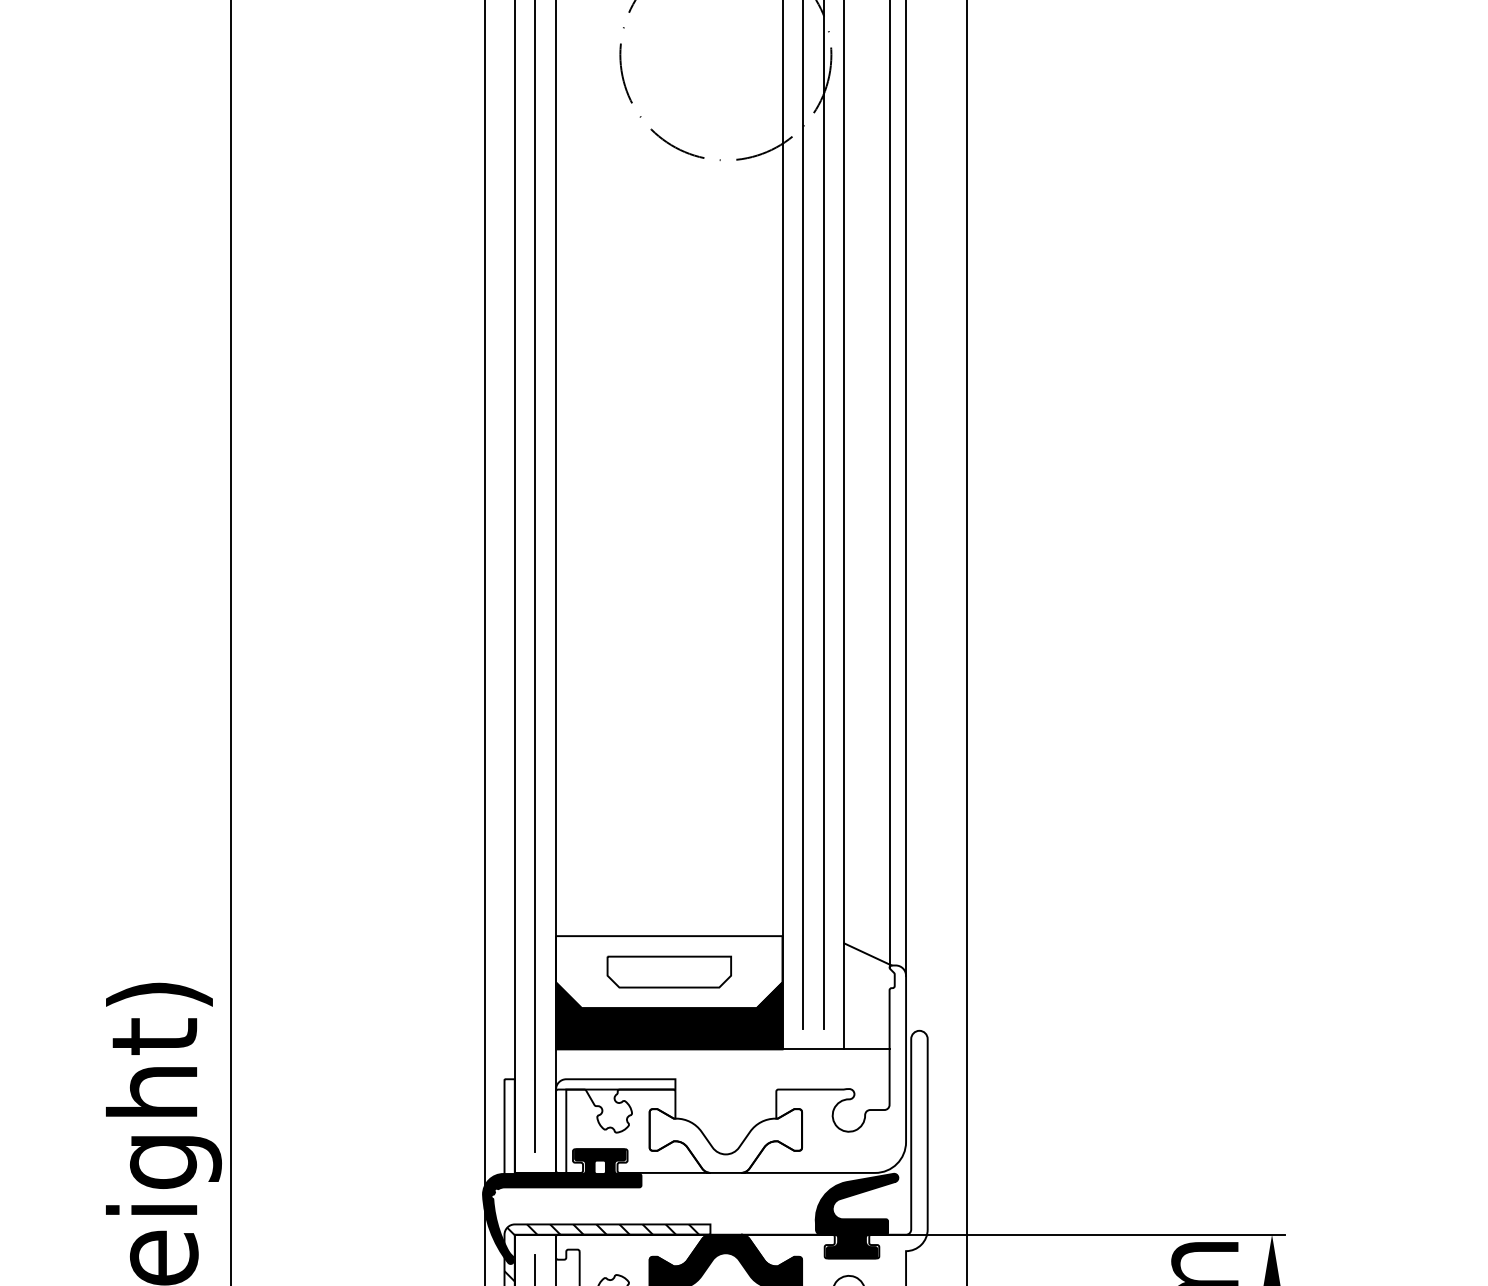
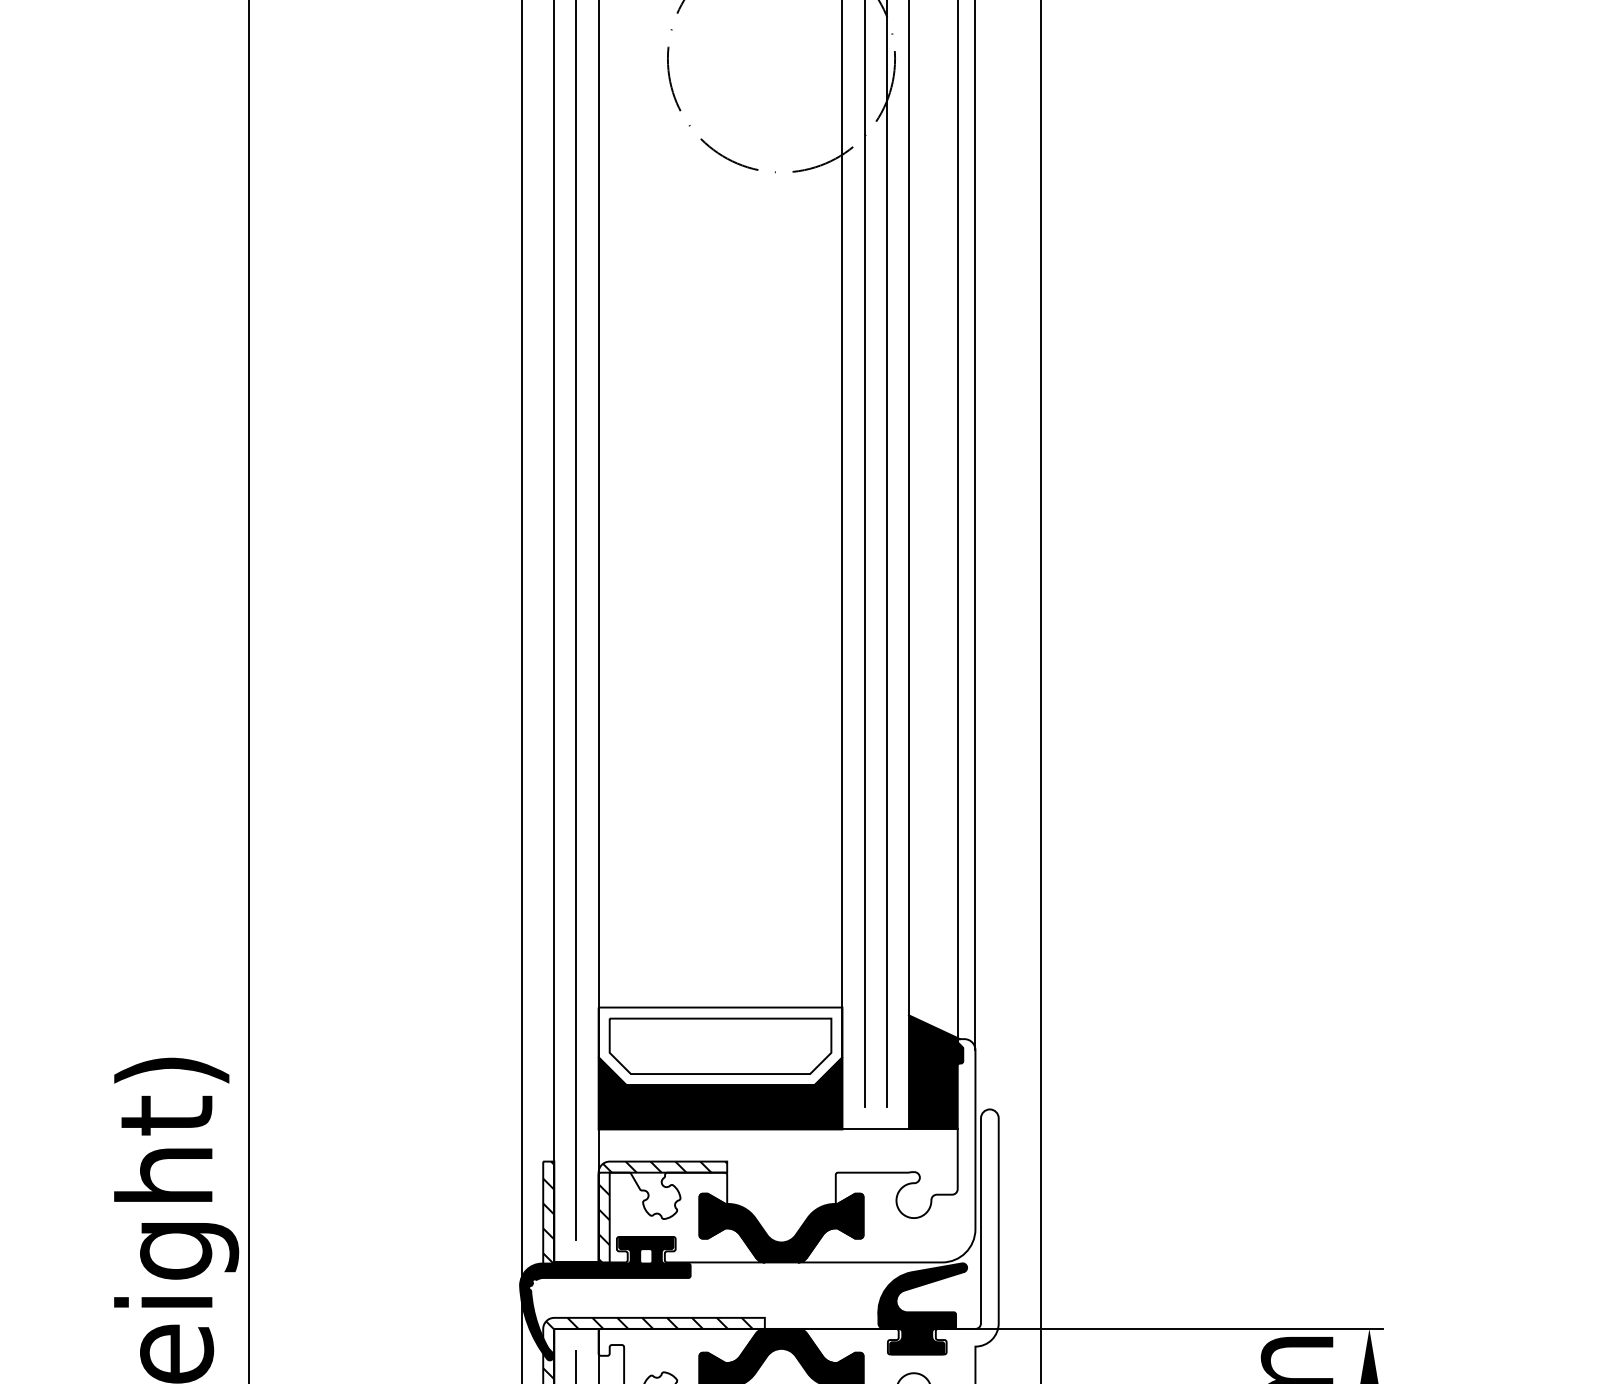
part: (669, 971) -> (720, 1045), size x1.67
fill: (869, 996) -> (936, 1072), added
hatch: (589, 1131) -> (634, 1217), added
fill: (725, 1140) -> (781, 1227), added

